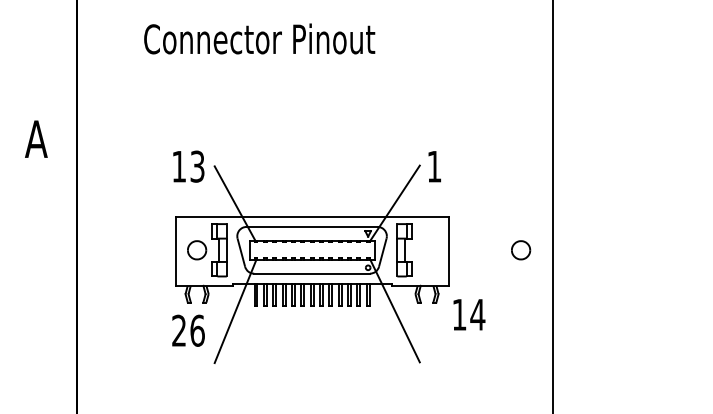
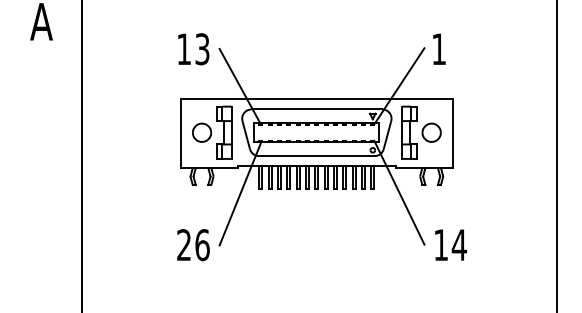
part: (521, 250) -> (432, 132), moved
text: (469, 314) -> (451, 244), moved
text: (188, 330) -> (193, 244), moved

